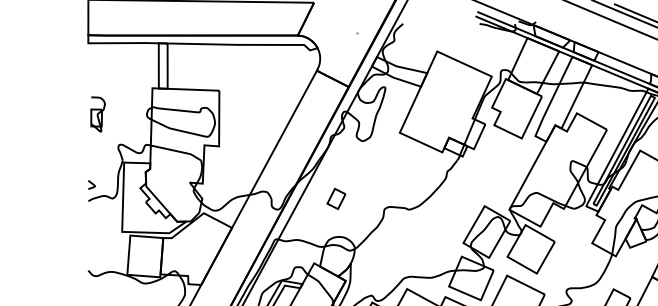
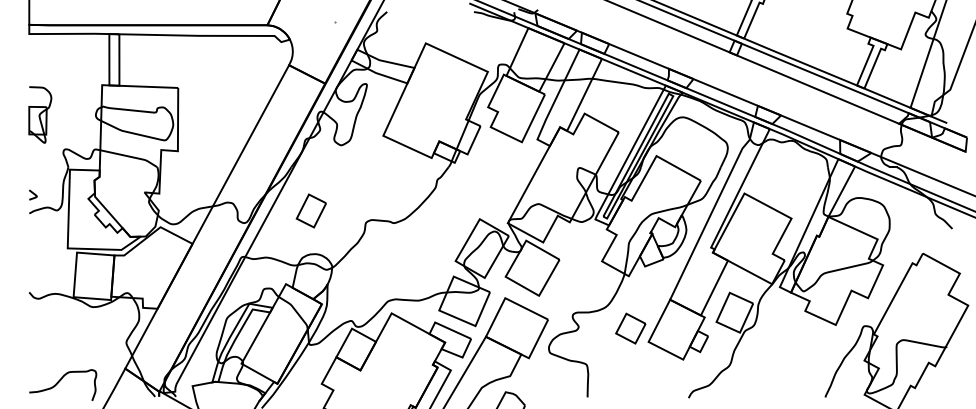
part: (98, 114) -> (40, 114), size x1.43
part: (335, 198) -> (310, 210), size x1.43

